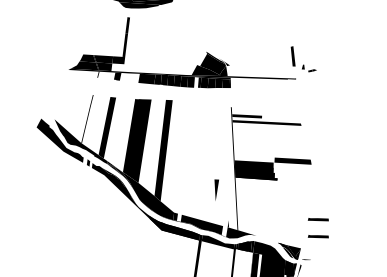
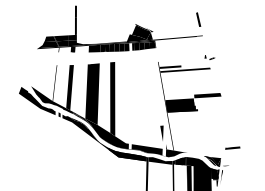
part: (309, 68) -> (210, 57), moved
fill: (151, 69) -> (97, 41), added
line: (216, 189) -> (162, 132), moved
line: (317, 219) -> (230, 135), removed

